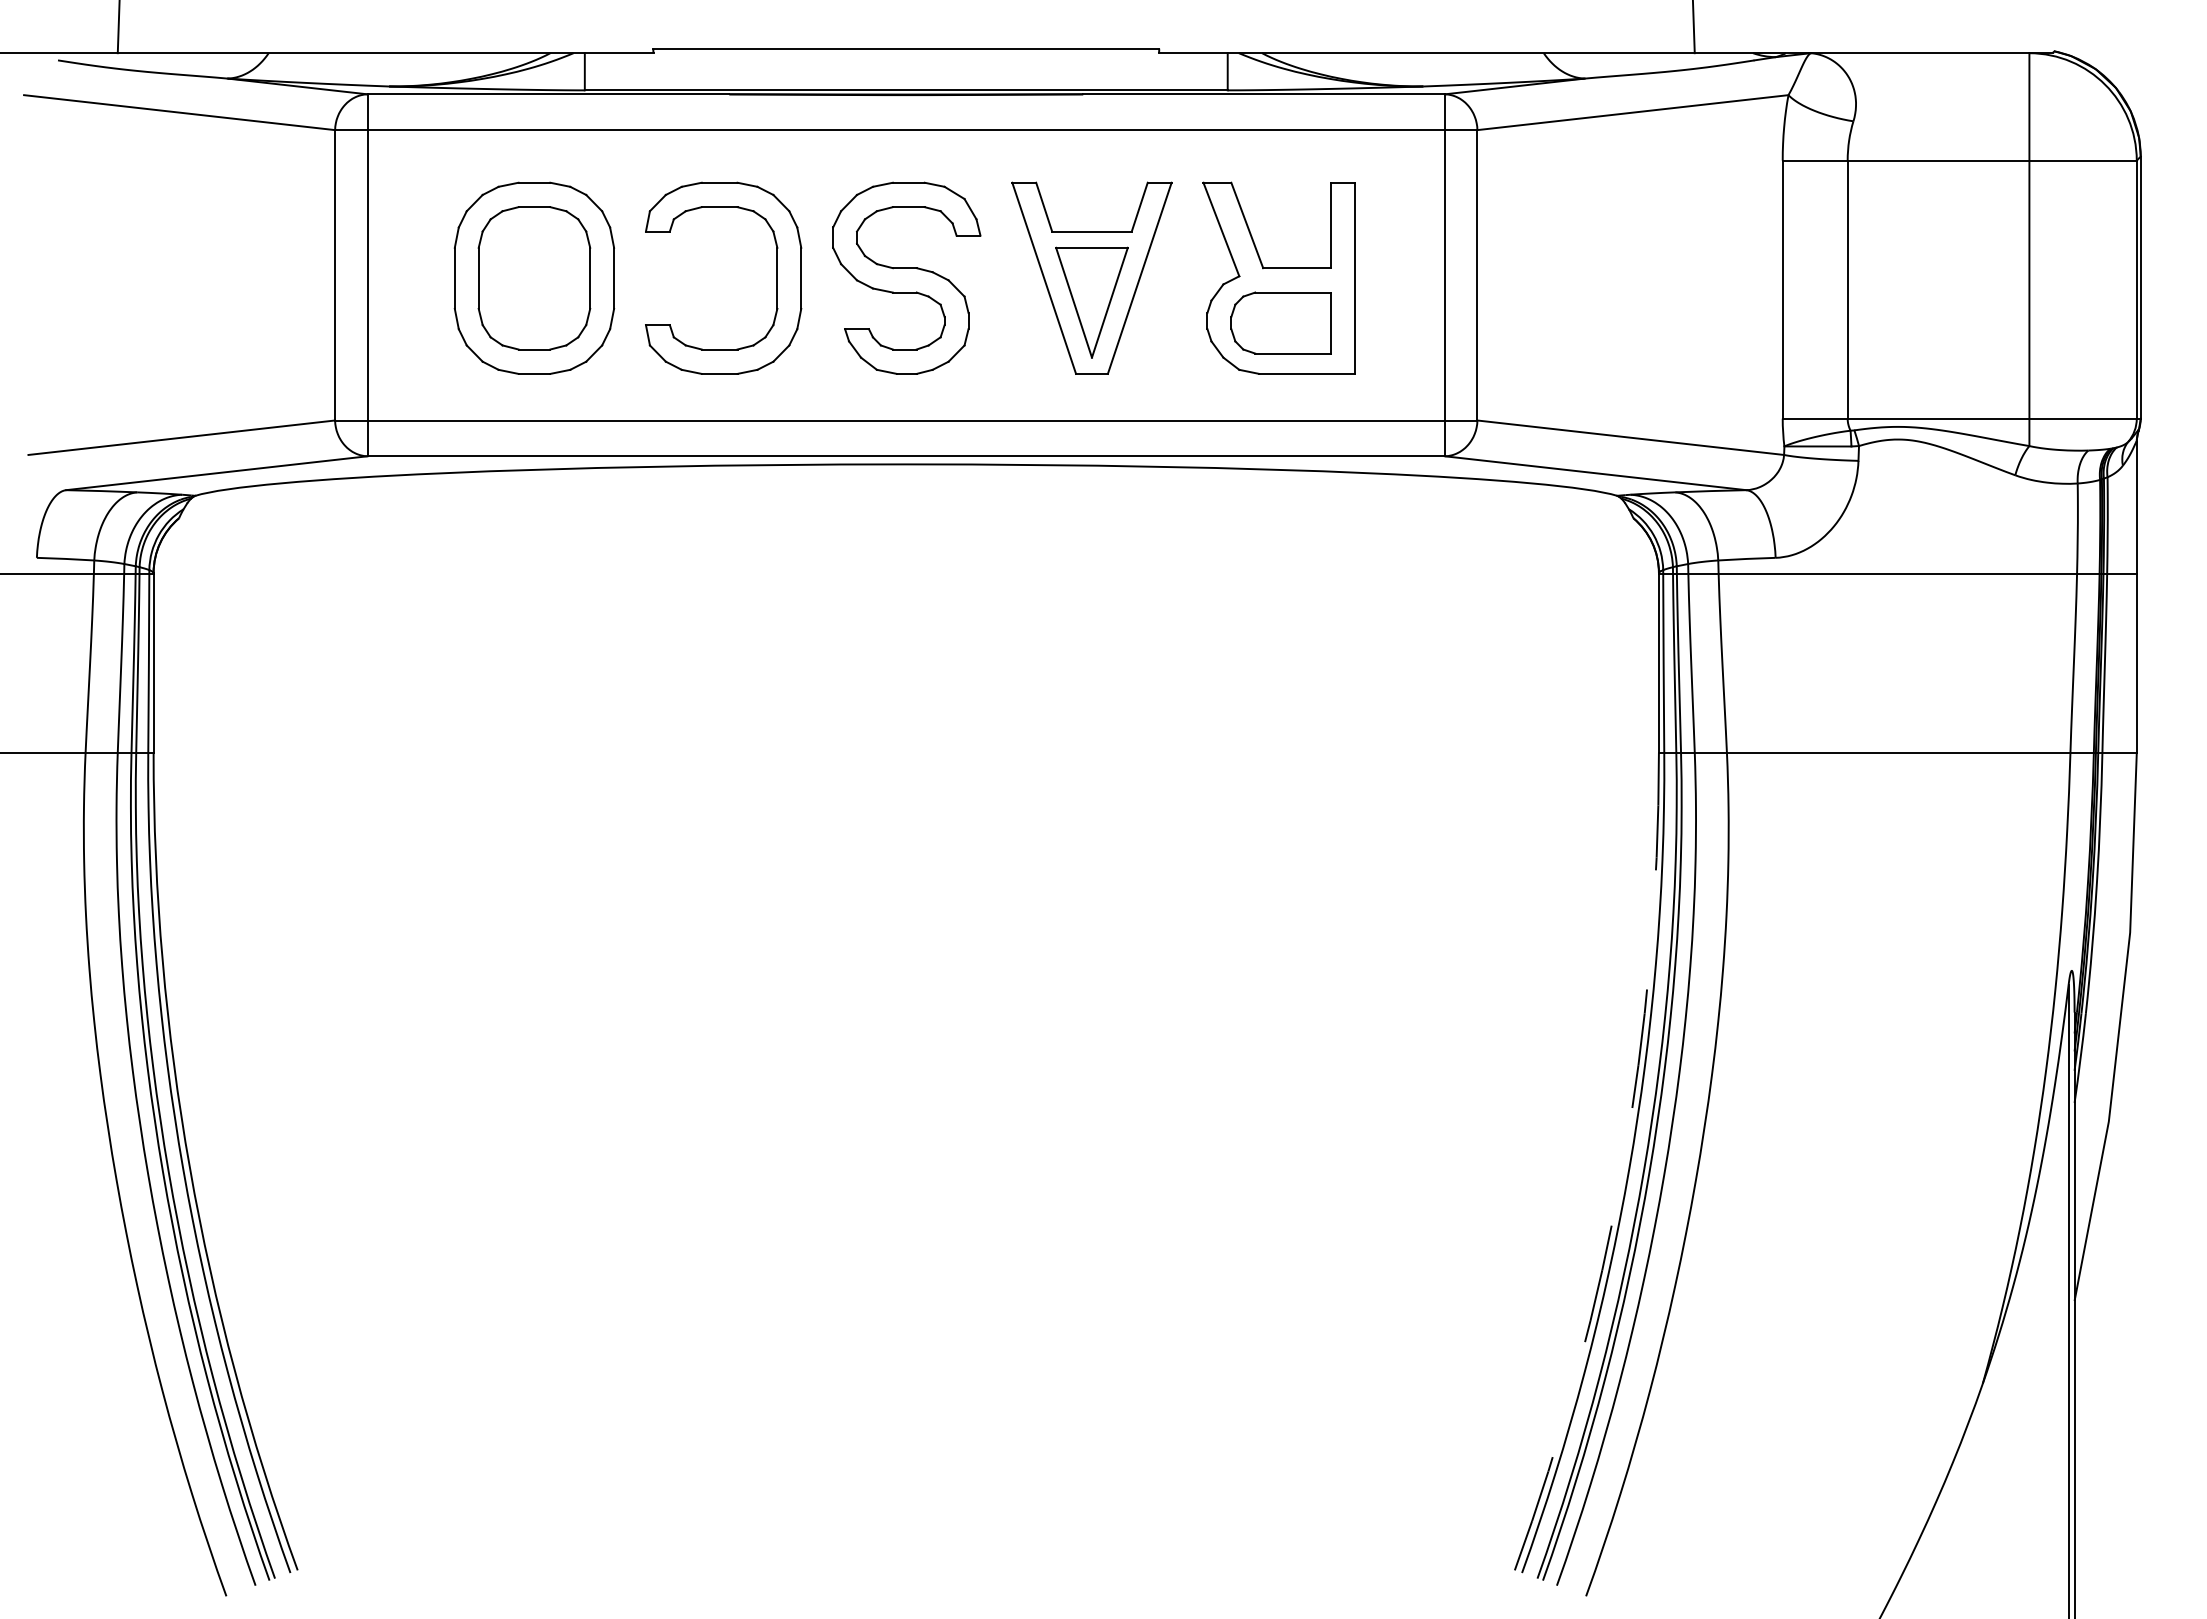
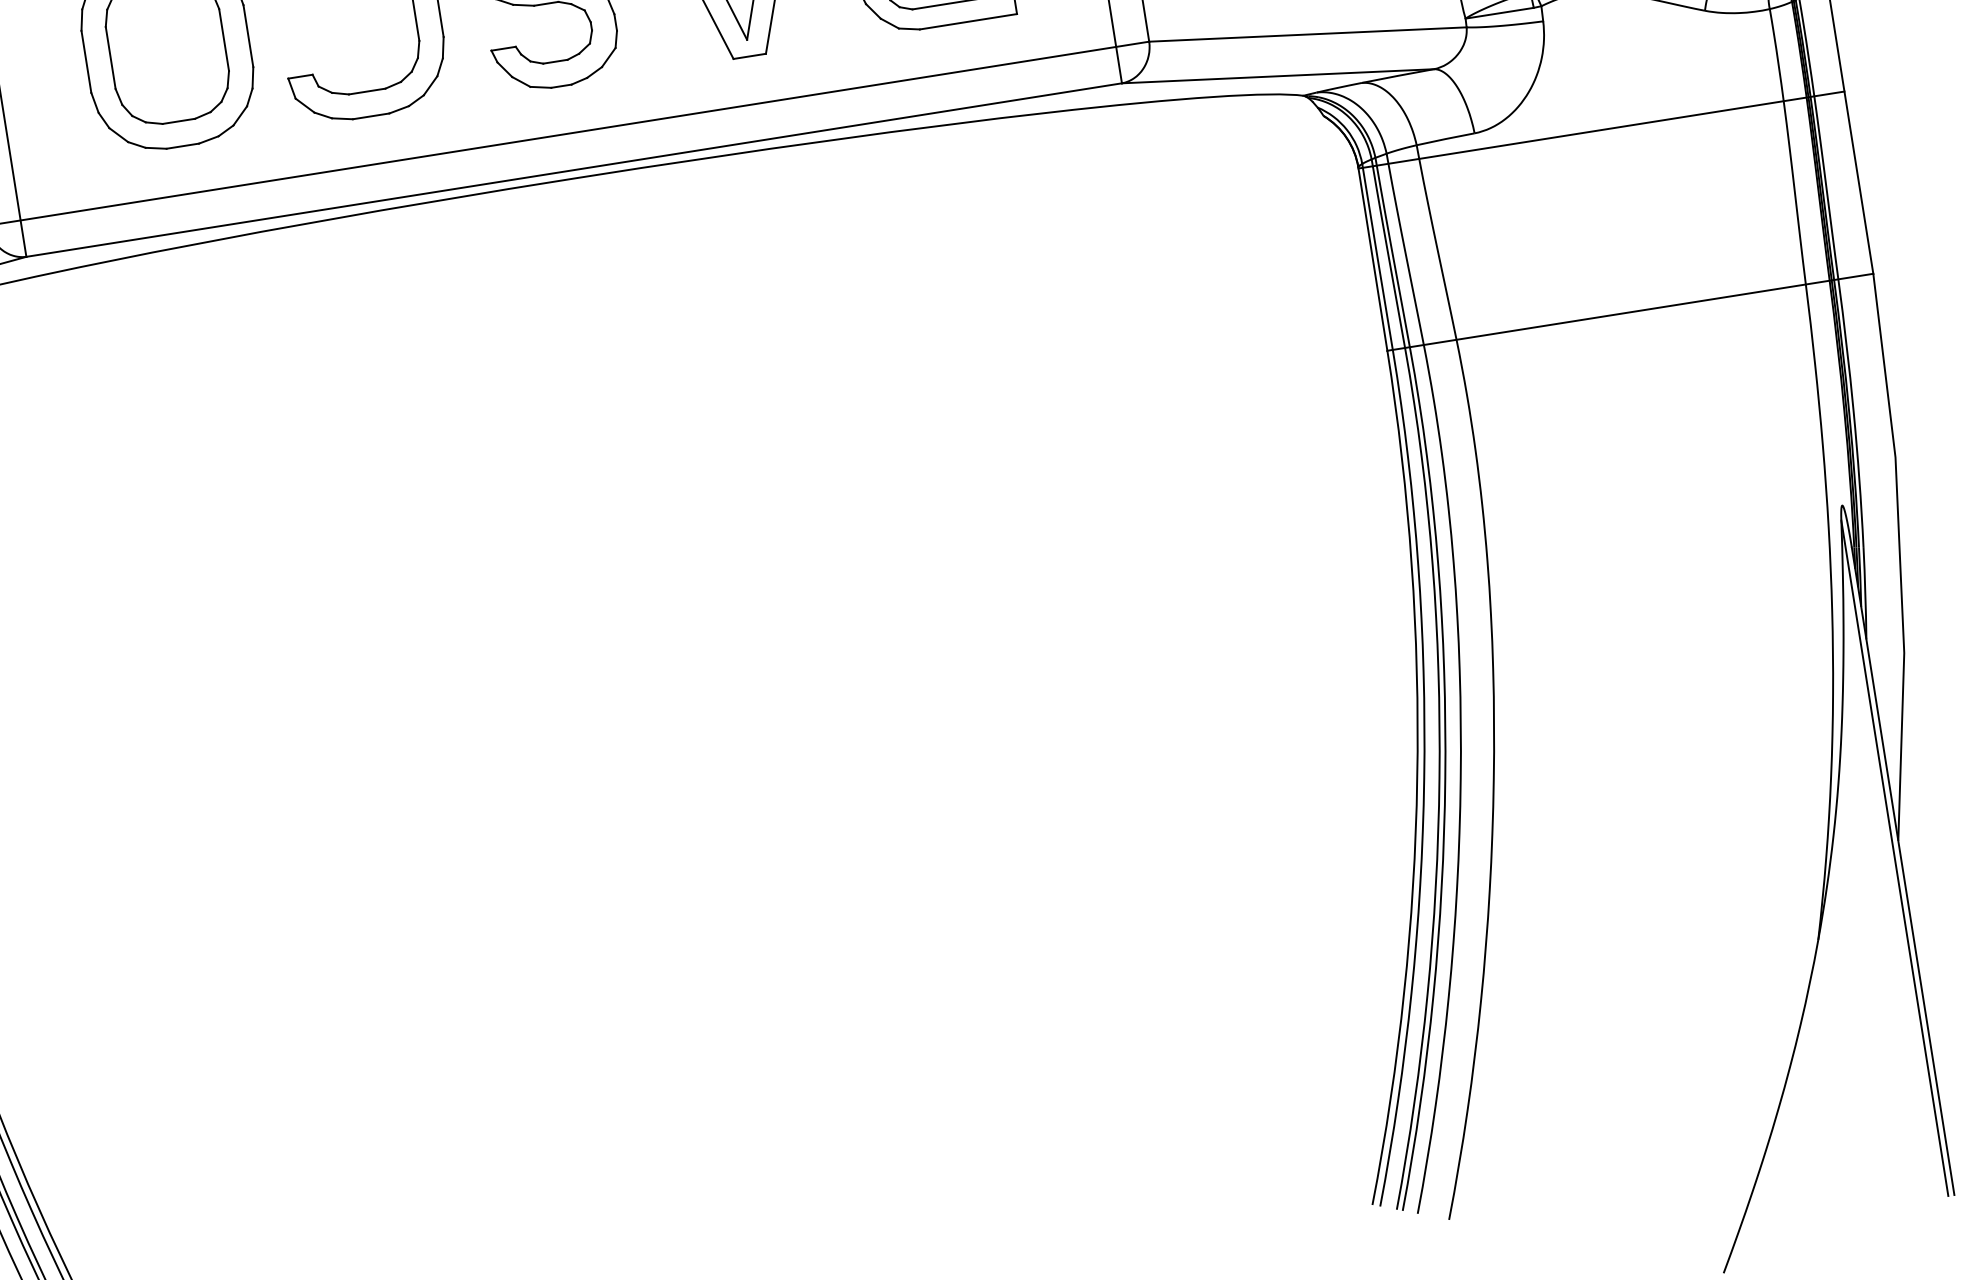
arc: (1622, 1168) -> (1417, 778), dashed -> solid

